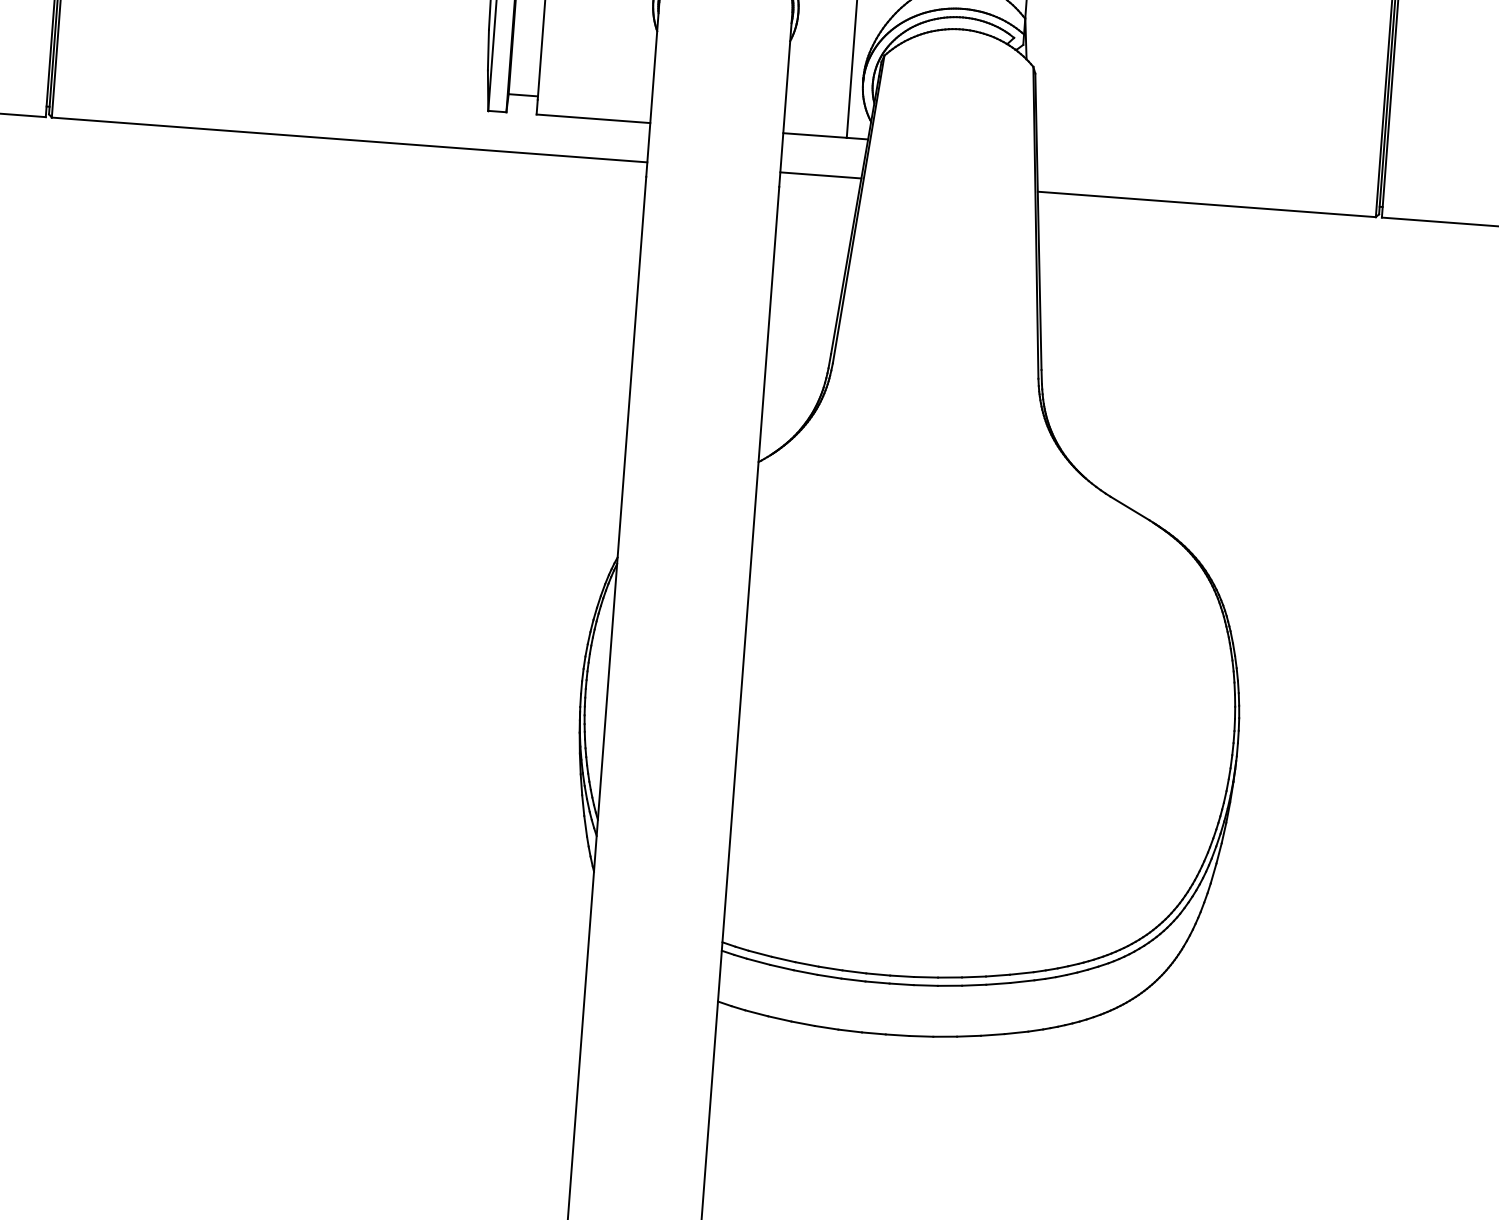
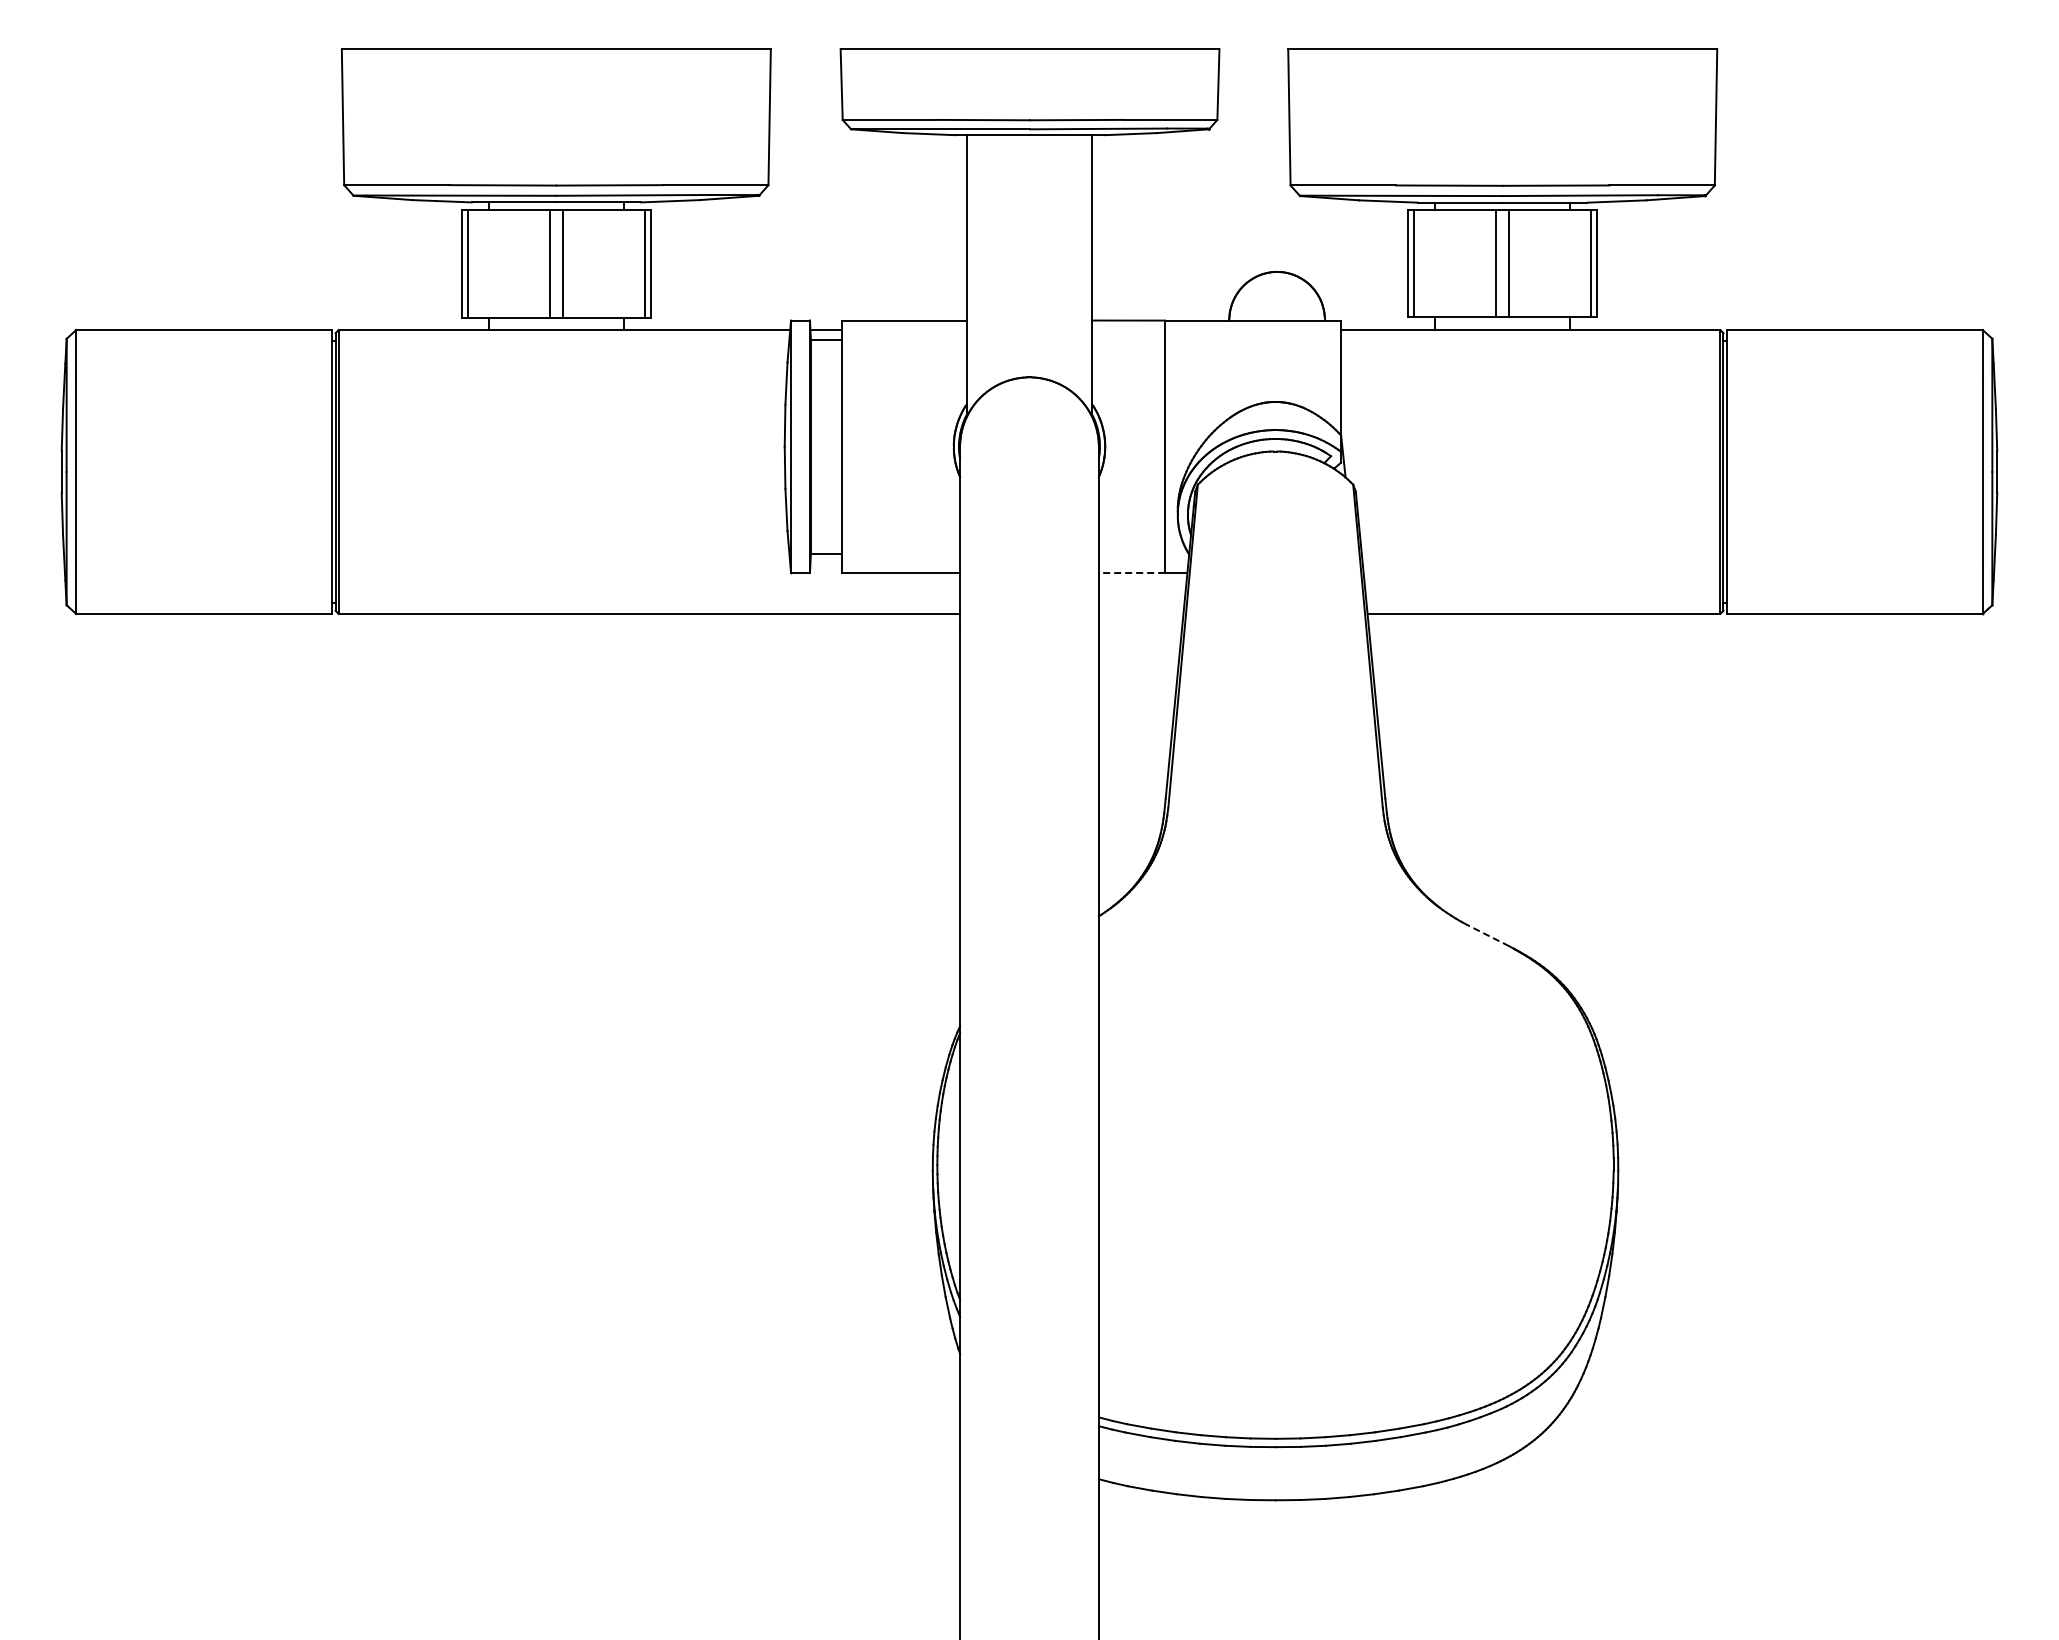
line: (814, 135) -> (1131, 573), solid -> dashed
line: (820, 174) -> (1140, 613), removed
line: (1130, 508) -> (1488, 935), solid -> dashed

